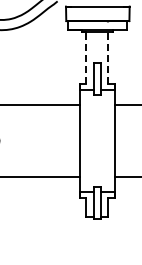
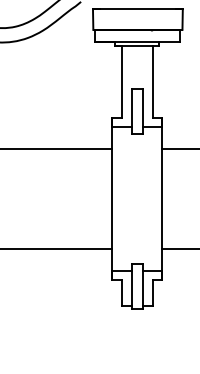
line: (86, 58) -> (121, 82), dashed -> solid
line: (108, 58) -> (152, 82), dashed -> solid

